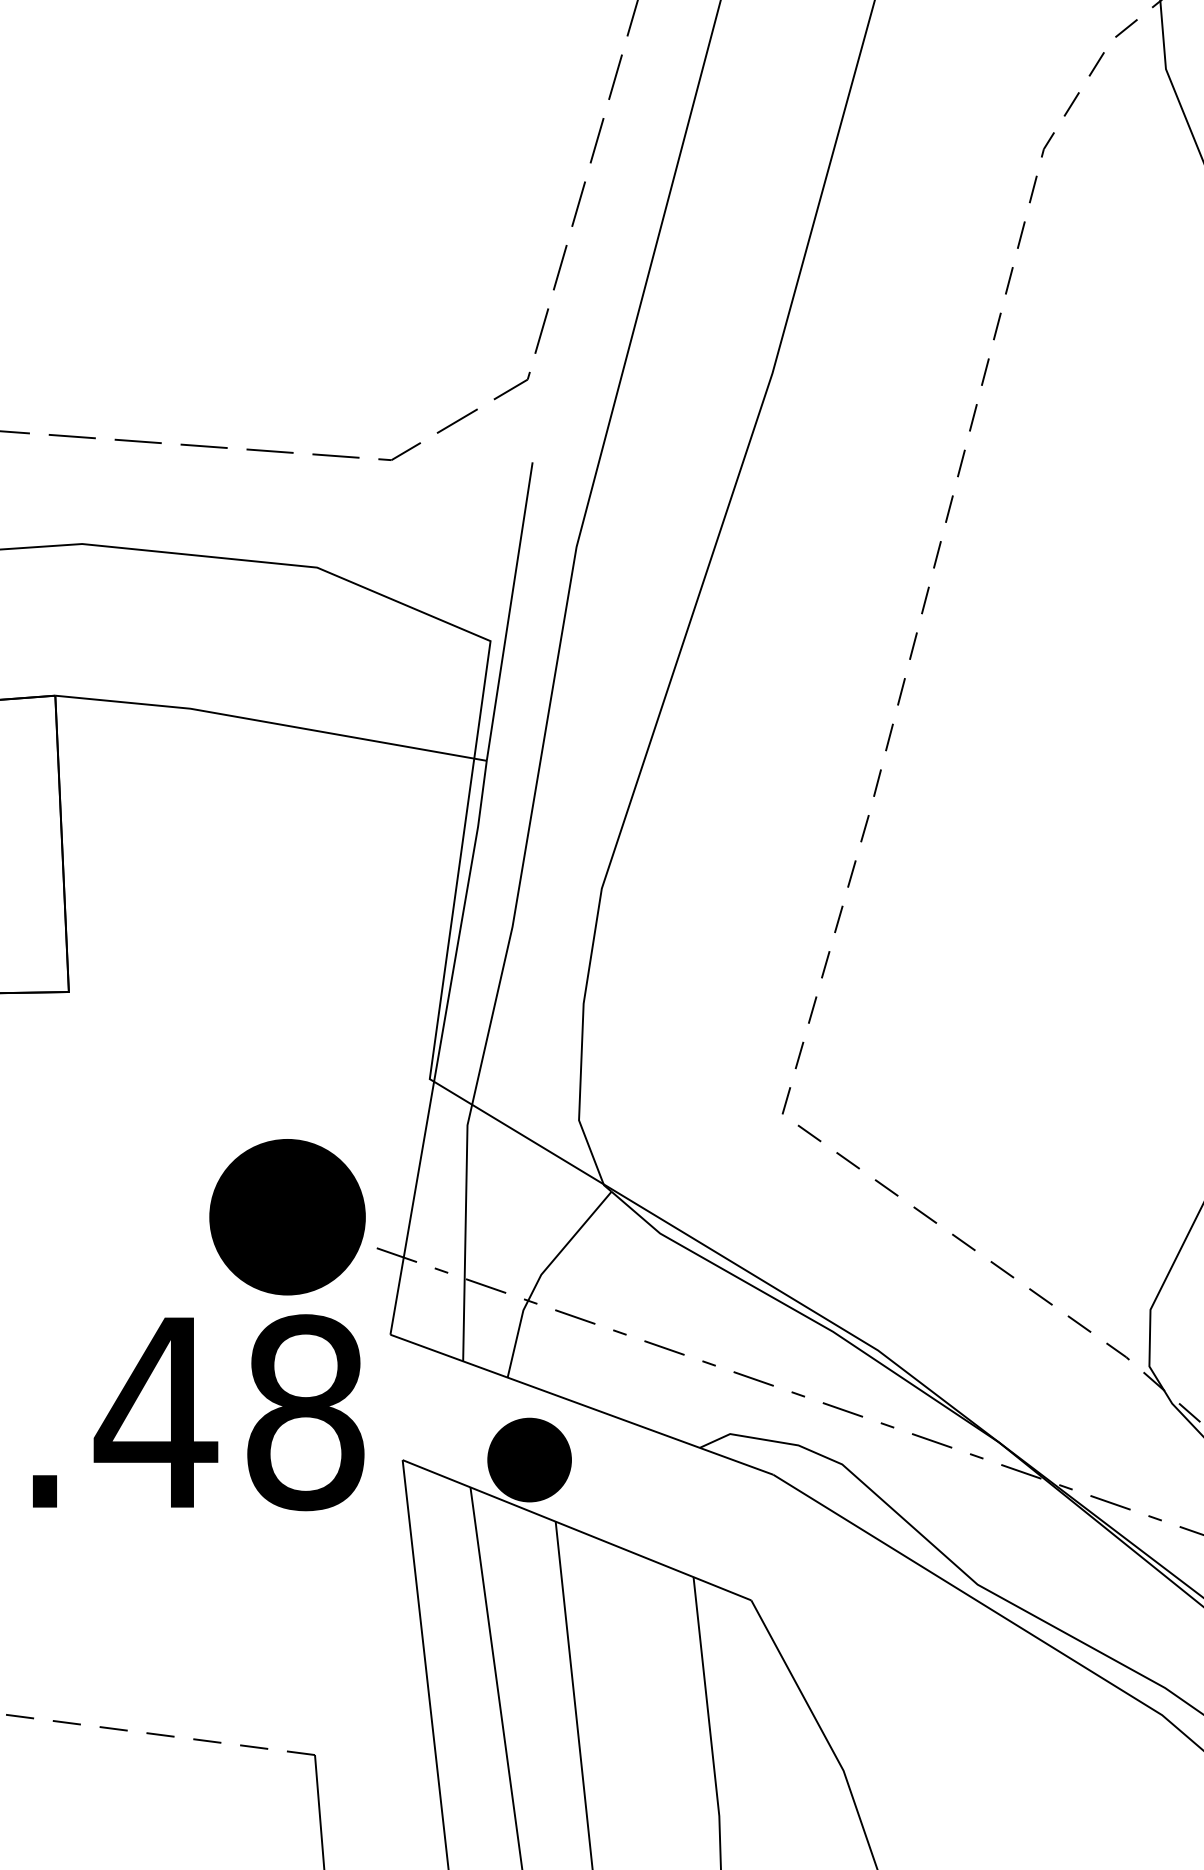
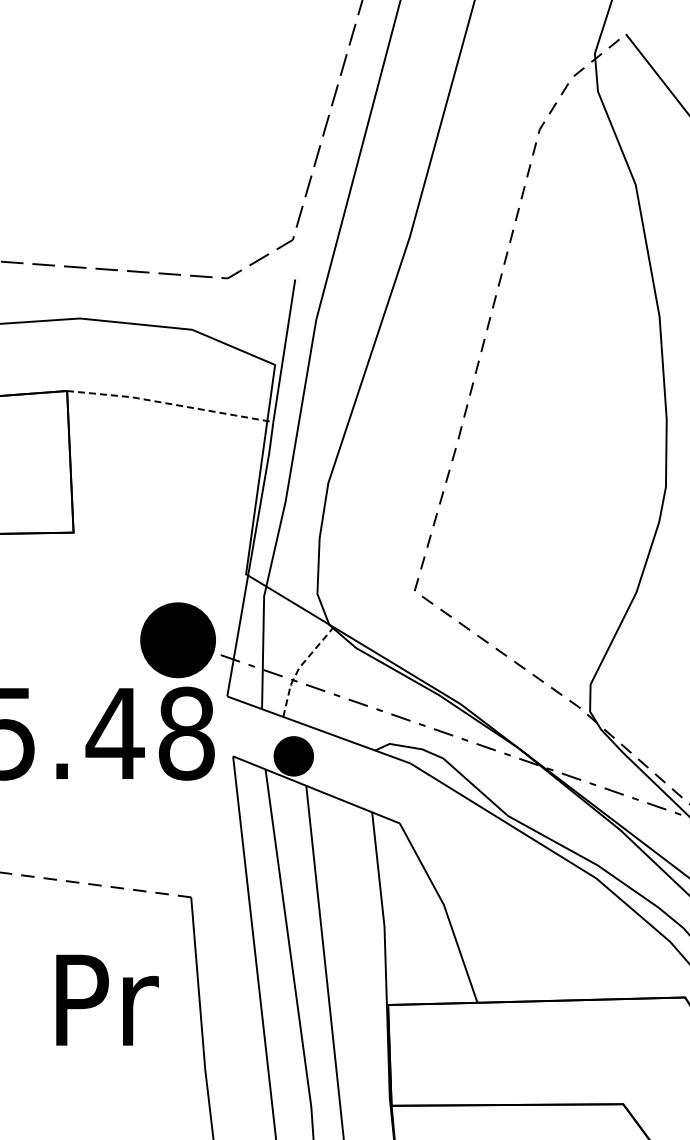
line: (271, 721) -> (170, 403), solid -> dashed
line: (539, 1276) -> (298, 668), solid -> dashed

